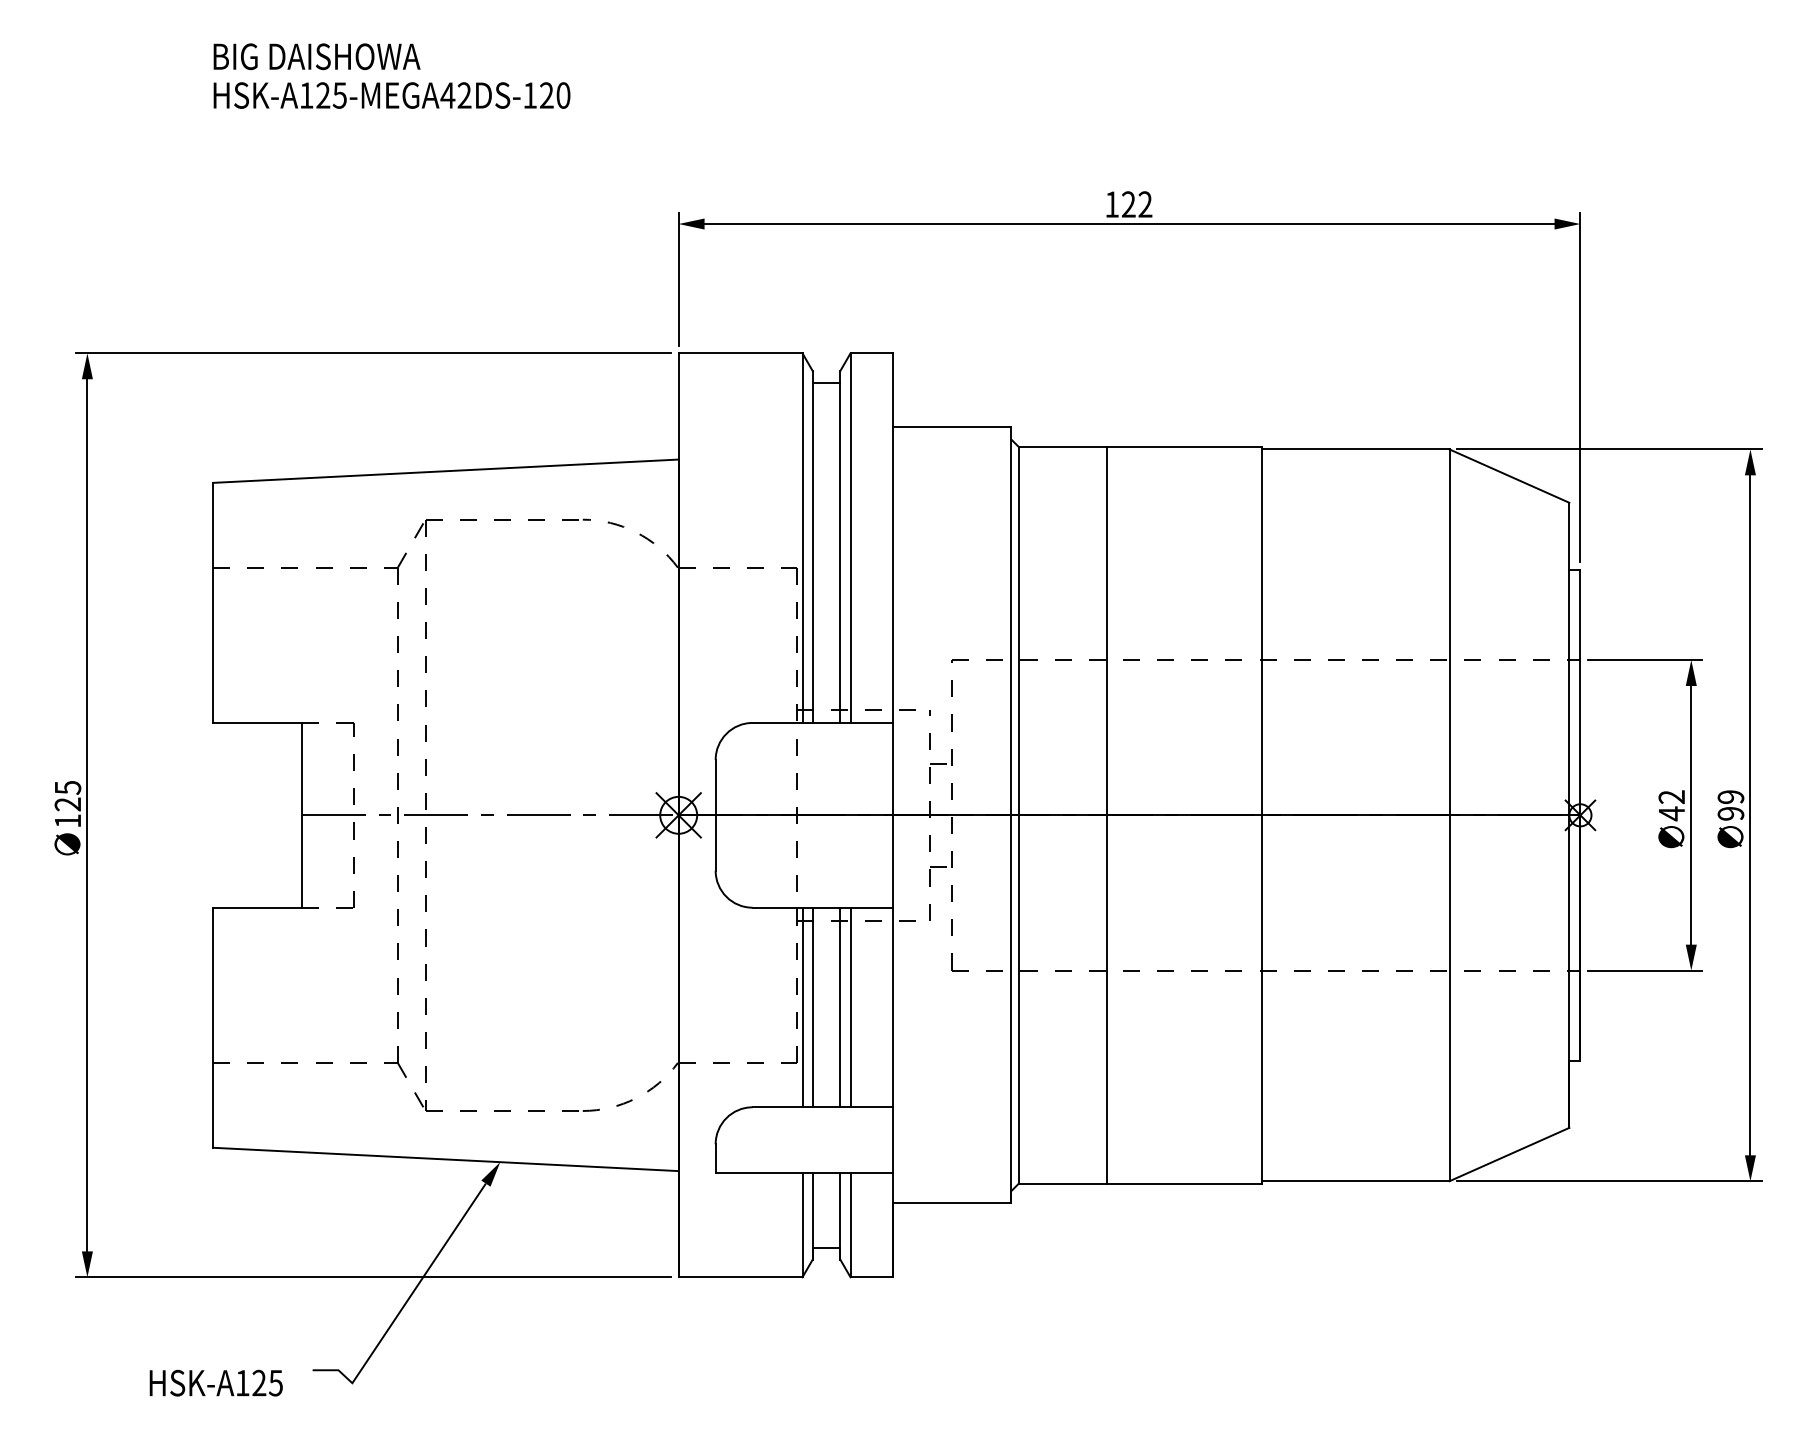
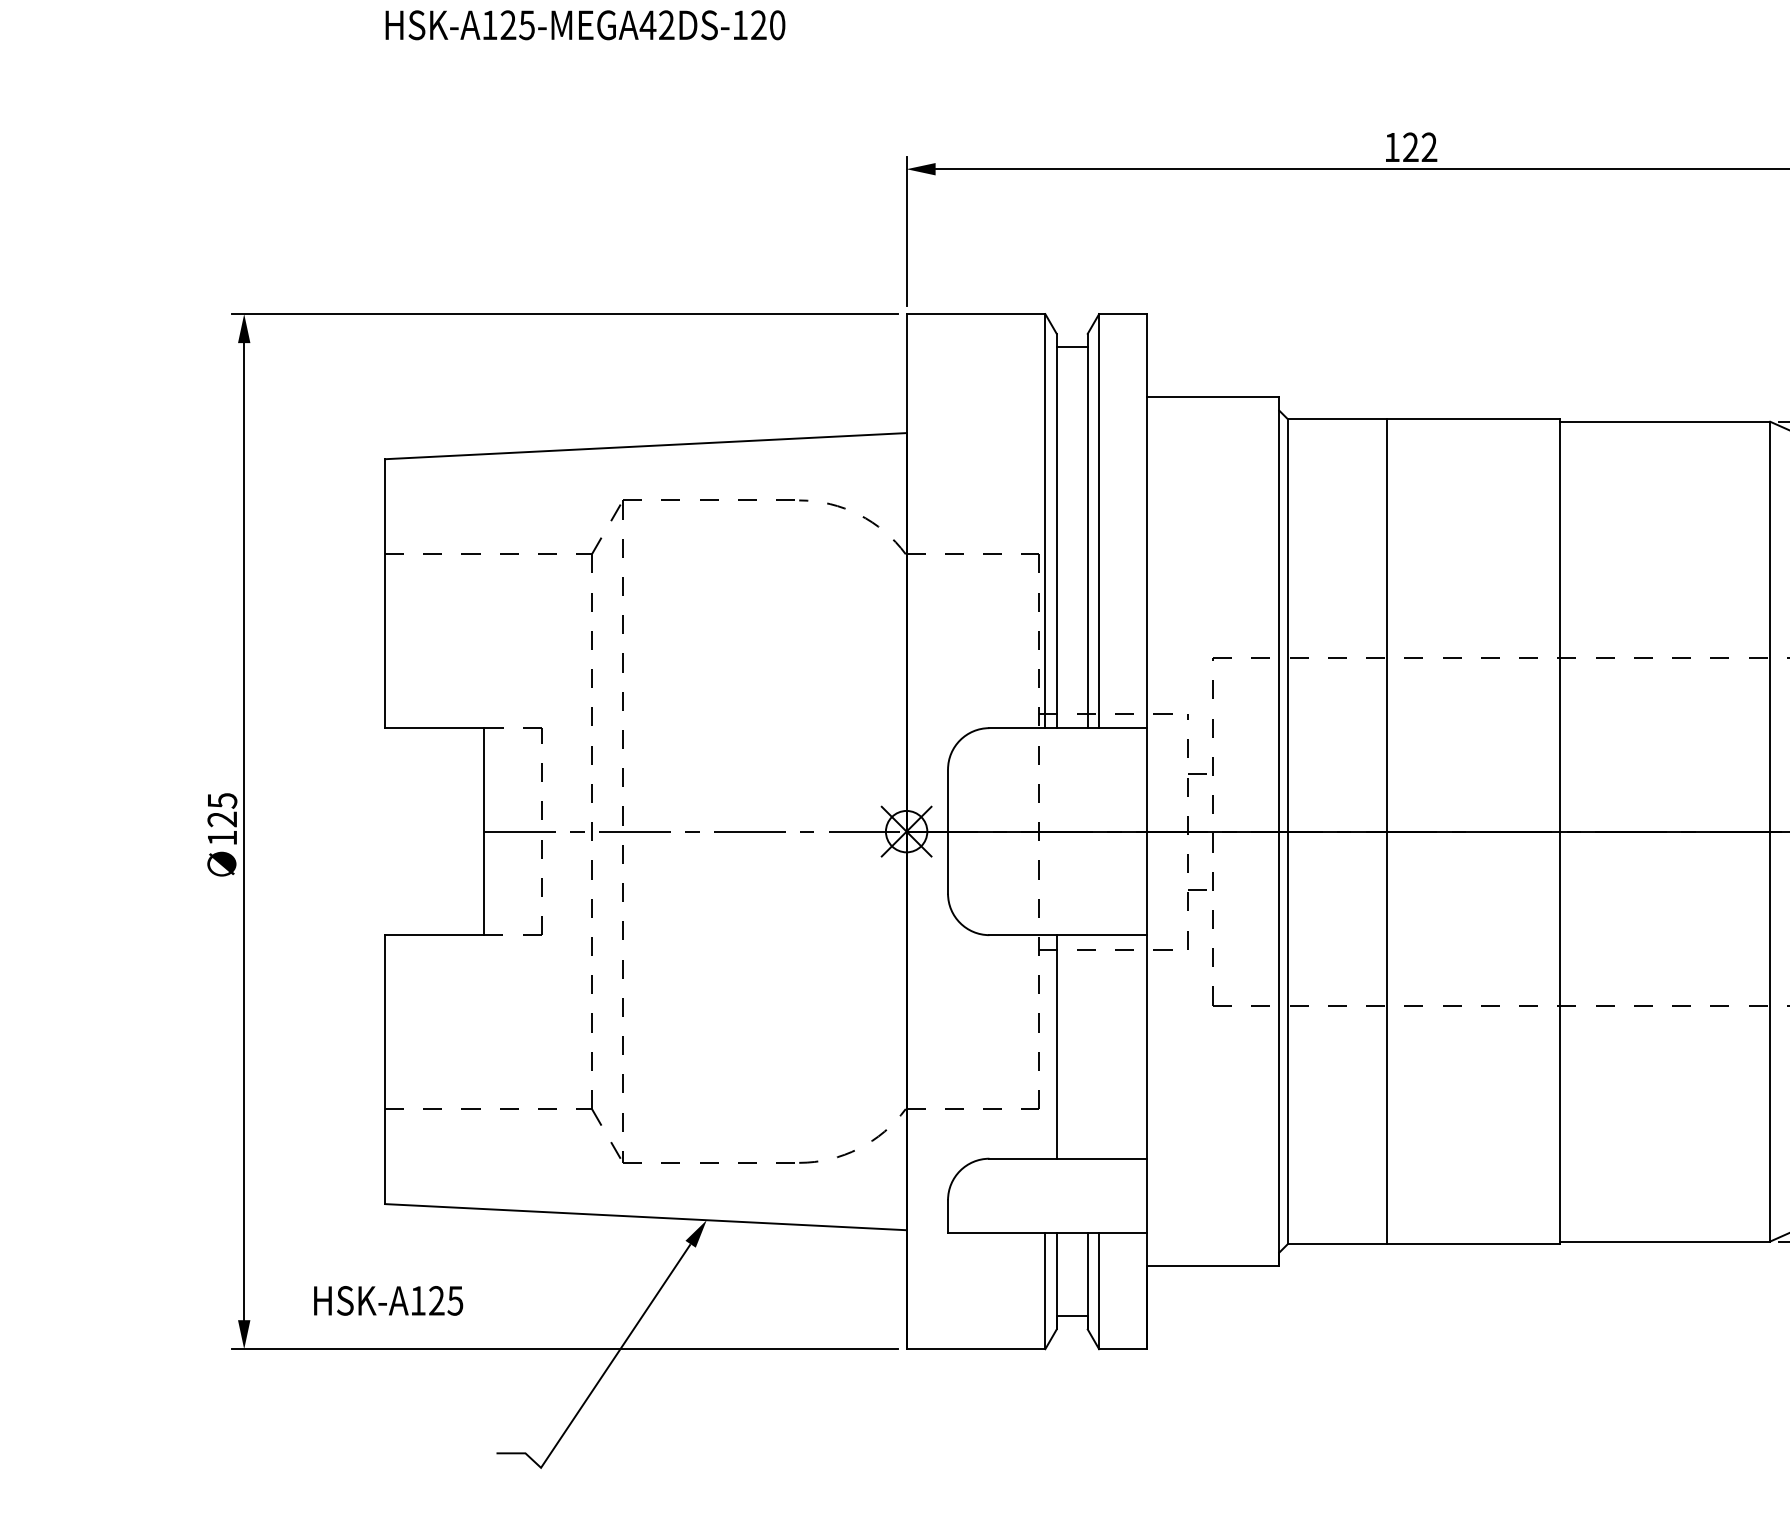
line: (802, 1007) -> (1045, 1046), removed
line: (840, 1007) -> (1087, 1046), removed
line: (850, 1007) -> (1099, 1046), removed
text: (215, 1382) -> (387, 1300), moved

